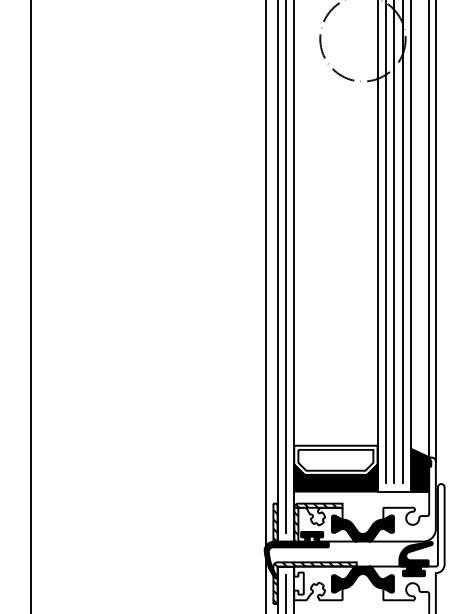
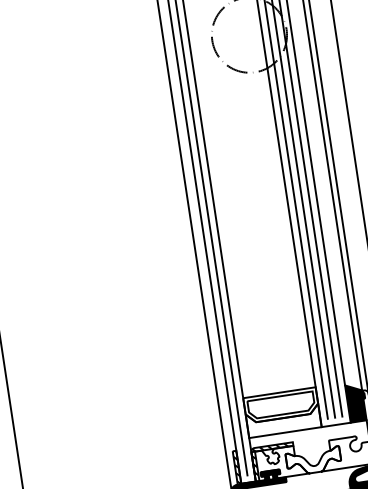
fill: (335, 477) -> (283, 420), removed
fill: (362, 528) -> (313, 461), removed

